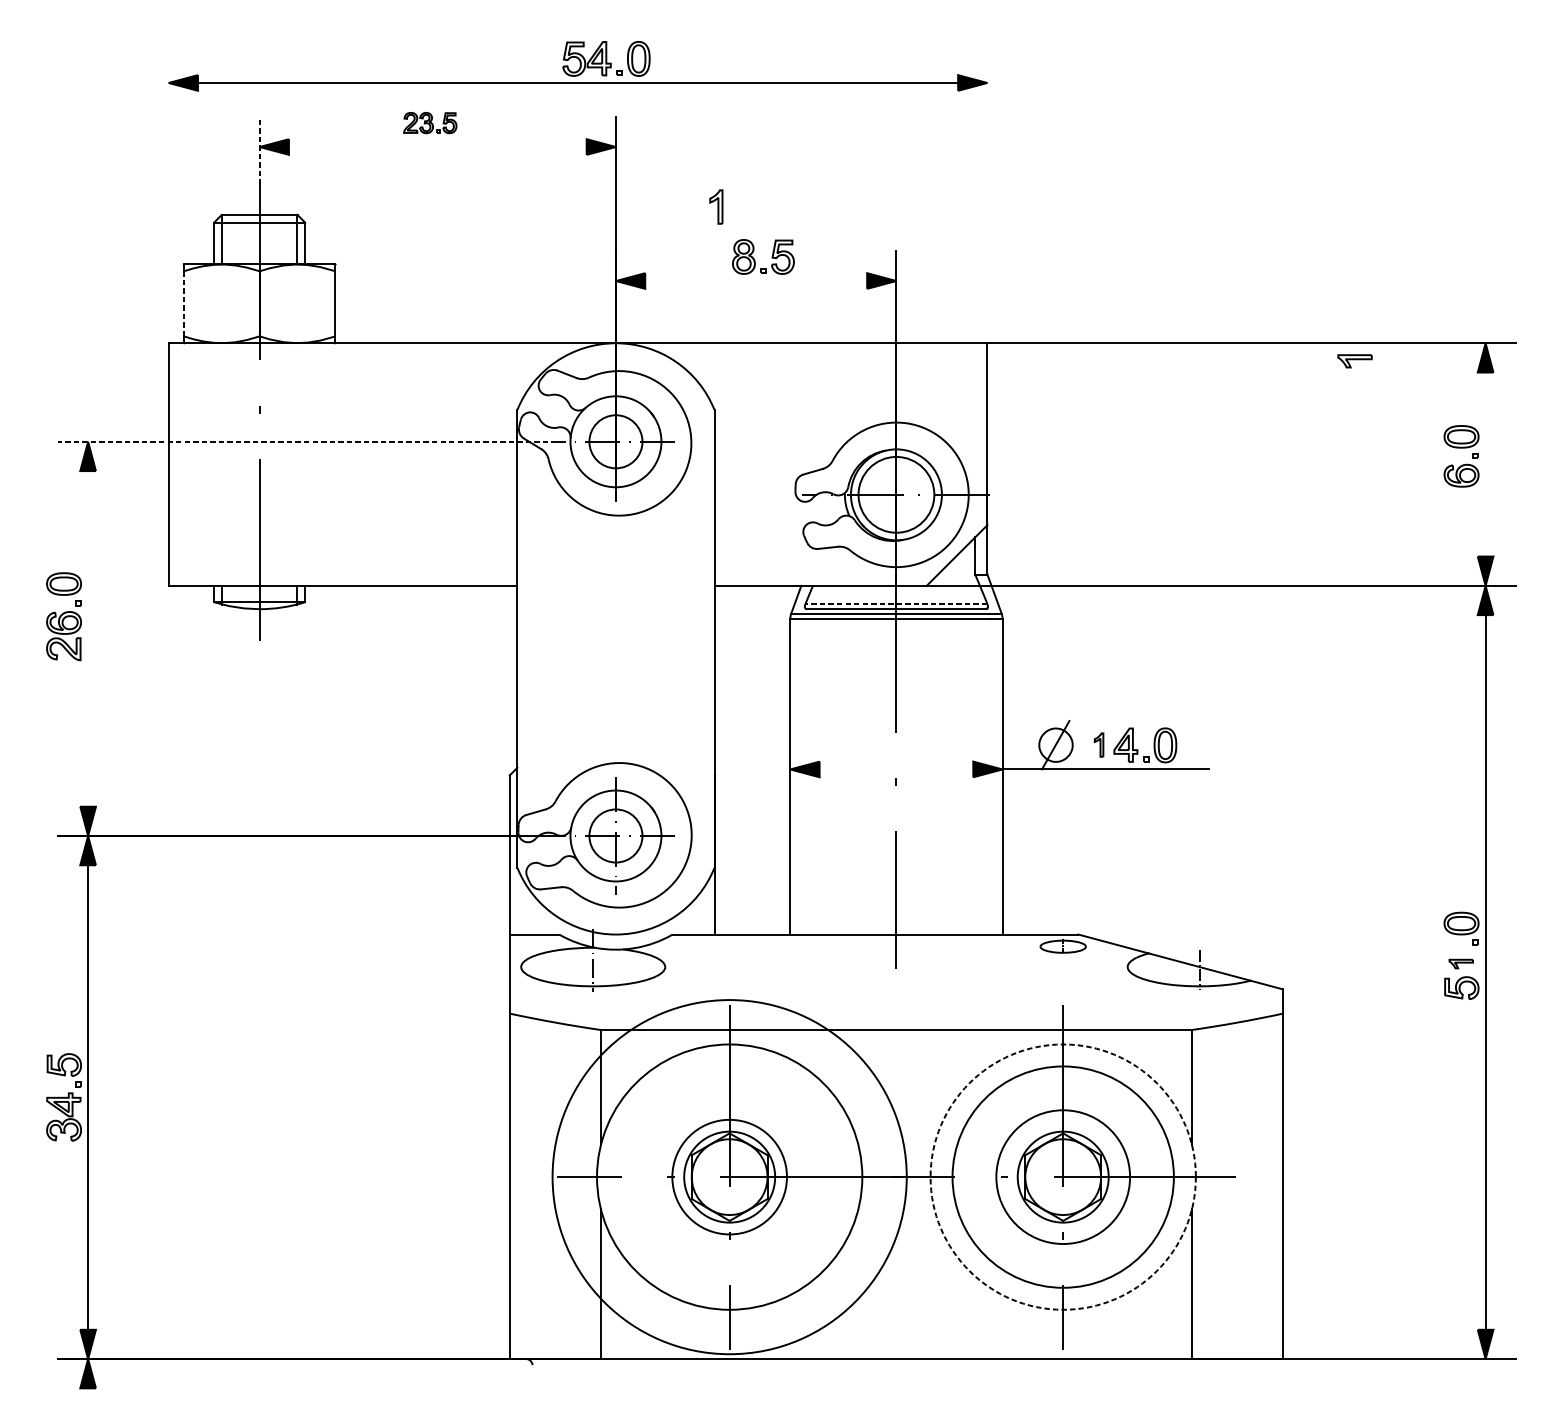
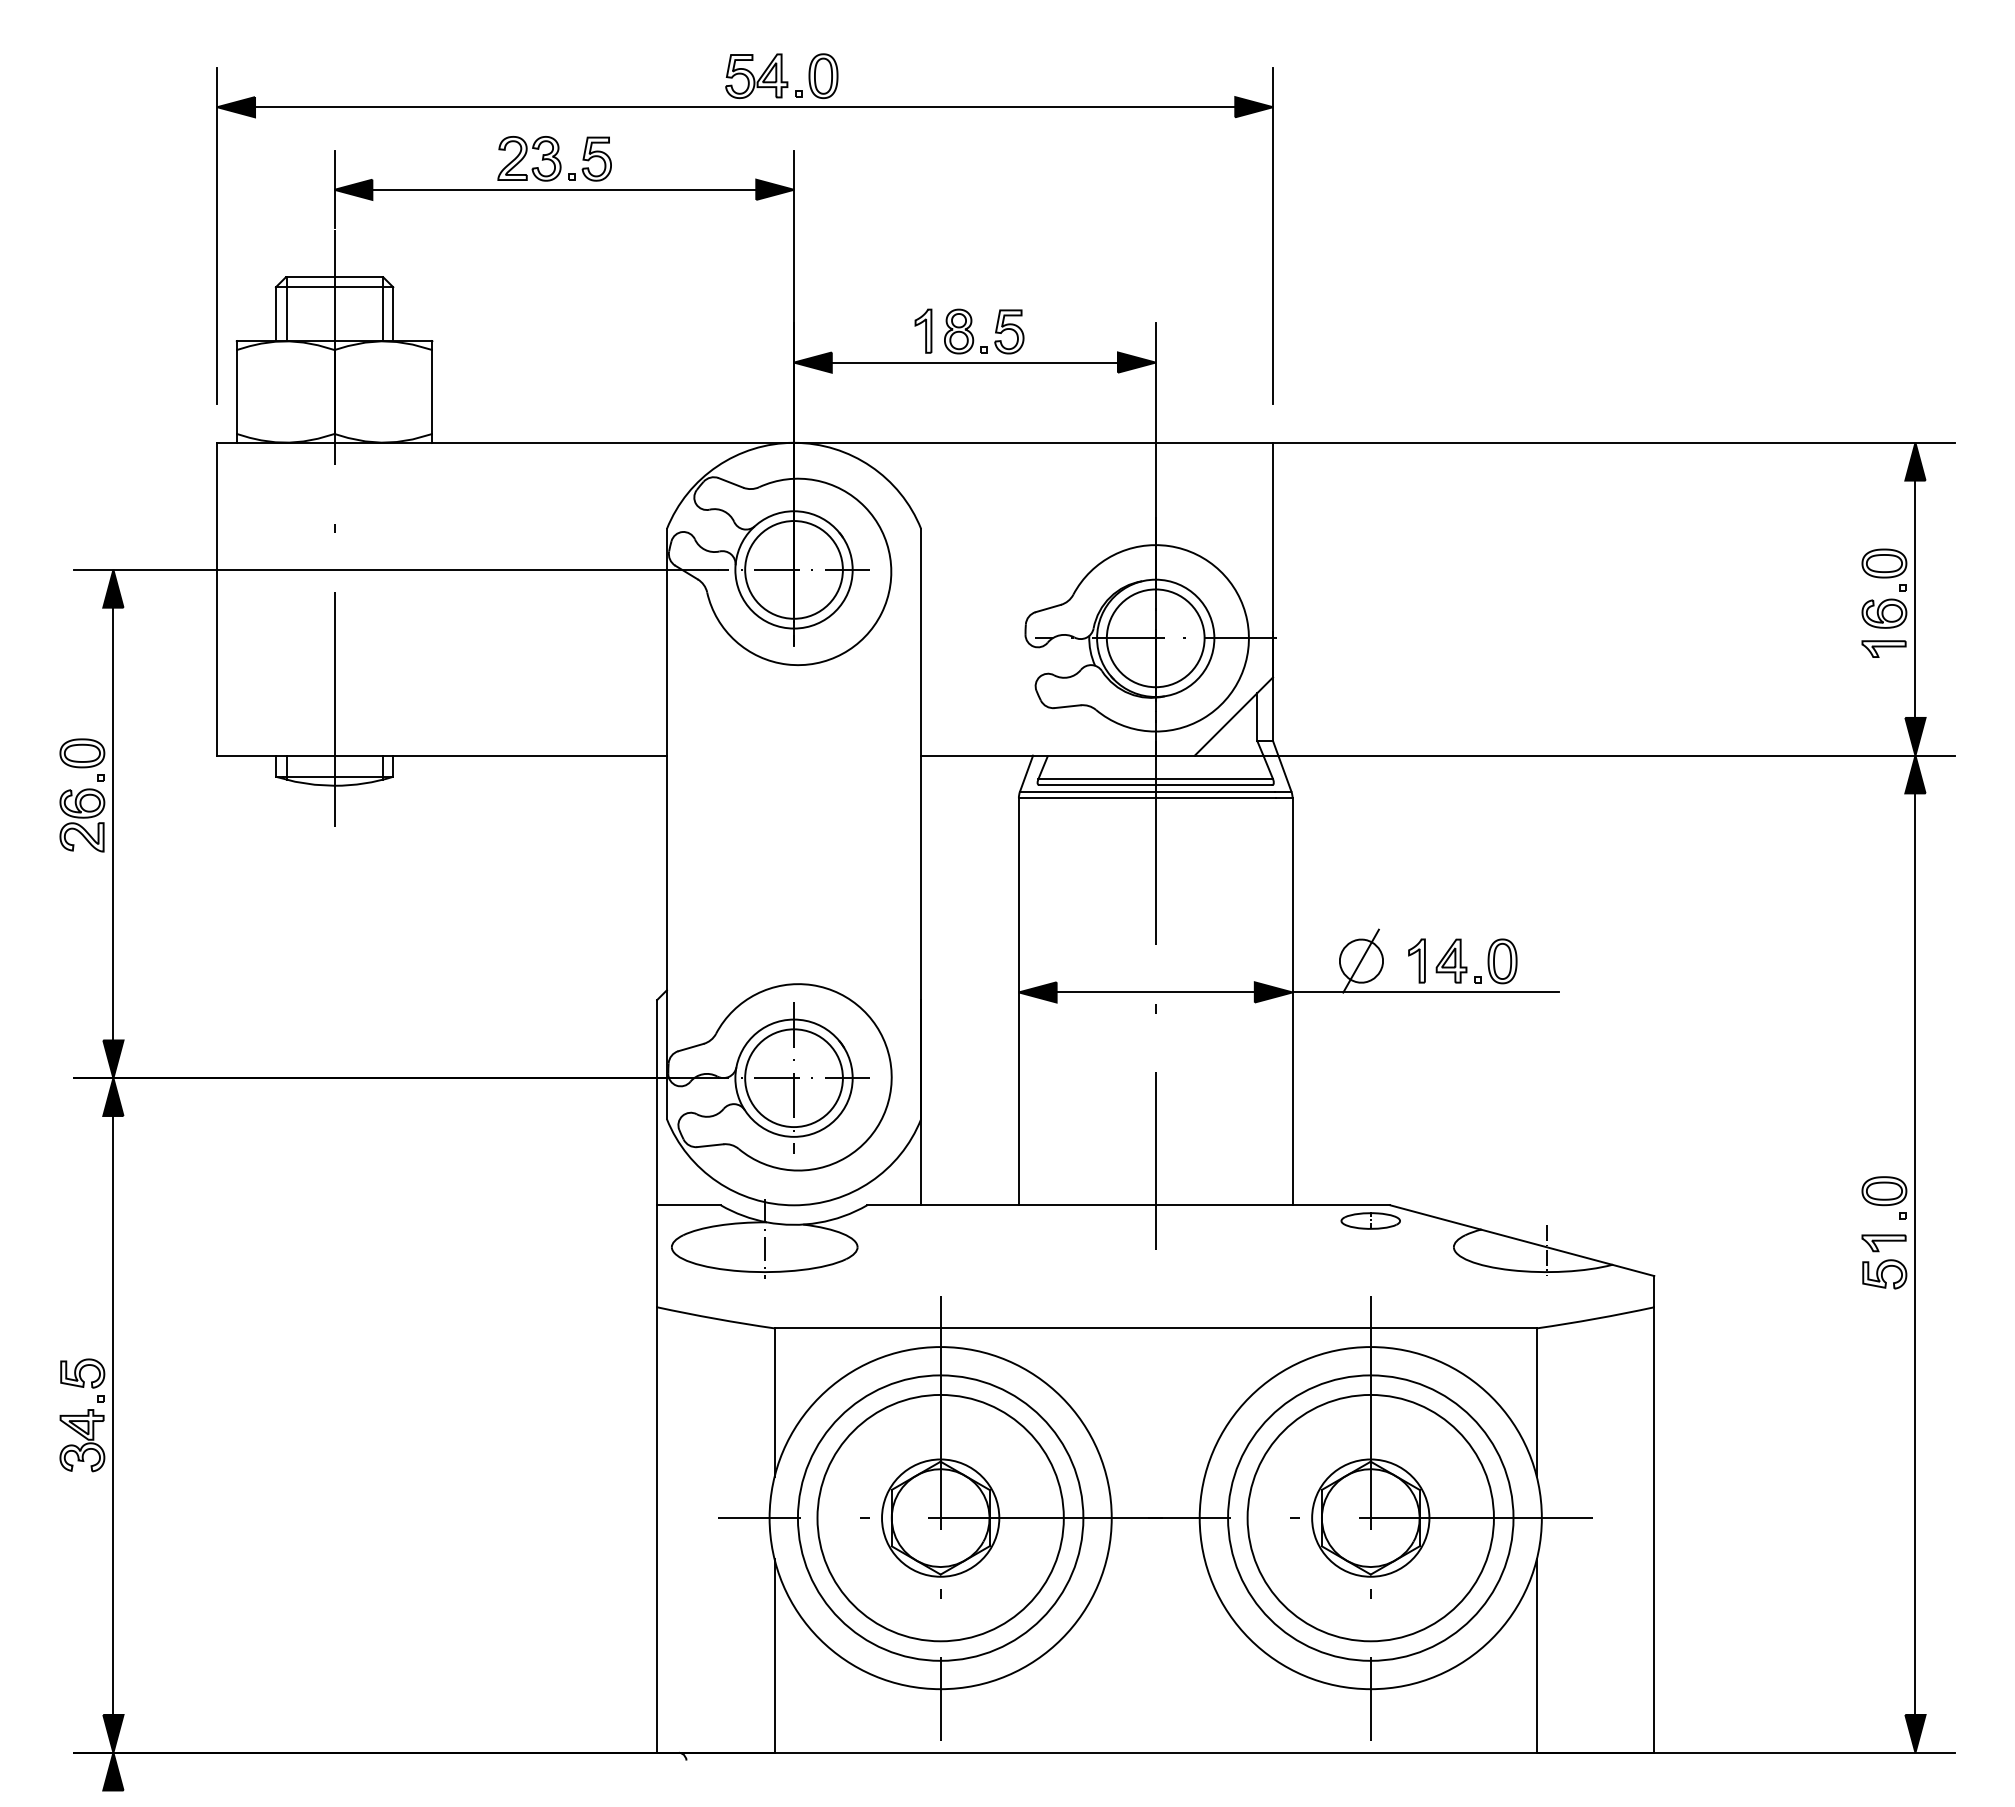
part: (430, 122) -> (554, 158), size x1.67
line: (259, 146) -> (334, 188), dashed -> solid
line: (437, 146) -> (564, 189), added
line: (168, 182) -> (217, 235), added
line: (987, 182) -> (1273, 235), added
part: (716, 206) -> (923, 330), moved
line: (755, 280) -> (974, 362), added
line: (183, 304) -> (236, 392), dashed -> solid
part: (1354, 360) -> (1883, 648), moved
line: (307, 441) -> (396, 569), dashed -> solid
circle: (615, 441) -> (793, 569), size x1.43
line: (1485, 463) -> (1915, 598), added
line: (896, 604) -> (1155, 779), dashed -> solid
line: (88, 638) -> (113, 823), added
part: (1098, 744) -> (1416, 960), size x1.43
line: (896, 769) -> (1155, 992), added
circle: (615, 836) -> (793, 1078), size x1.43
part: (1460, 964) -> (1883, 1243), size x1.43
circle: (729, 1176) -> (940, 1517), size x0.62
circle: (729, 1176) -> (940, 1517), size x1.67
circle: (1063, 1176) -> (1370, 1517), size x1.43
circle: (1063, 1177) -> (1370, 1518), dashed -> solid

